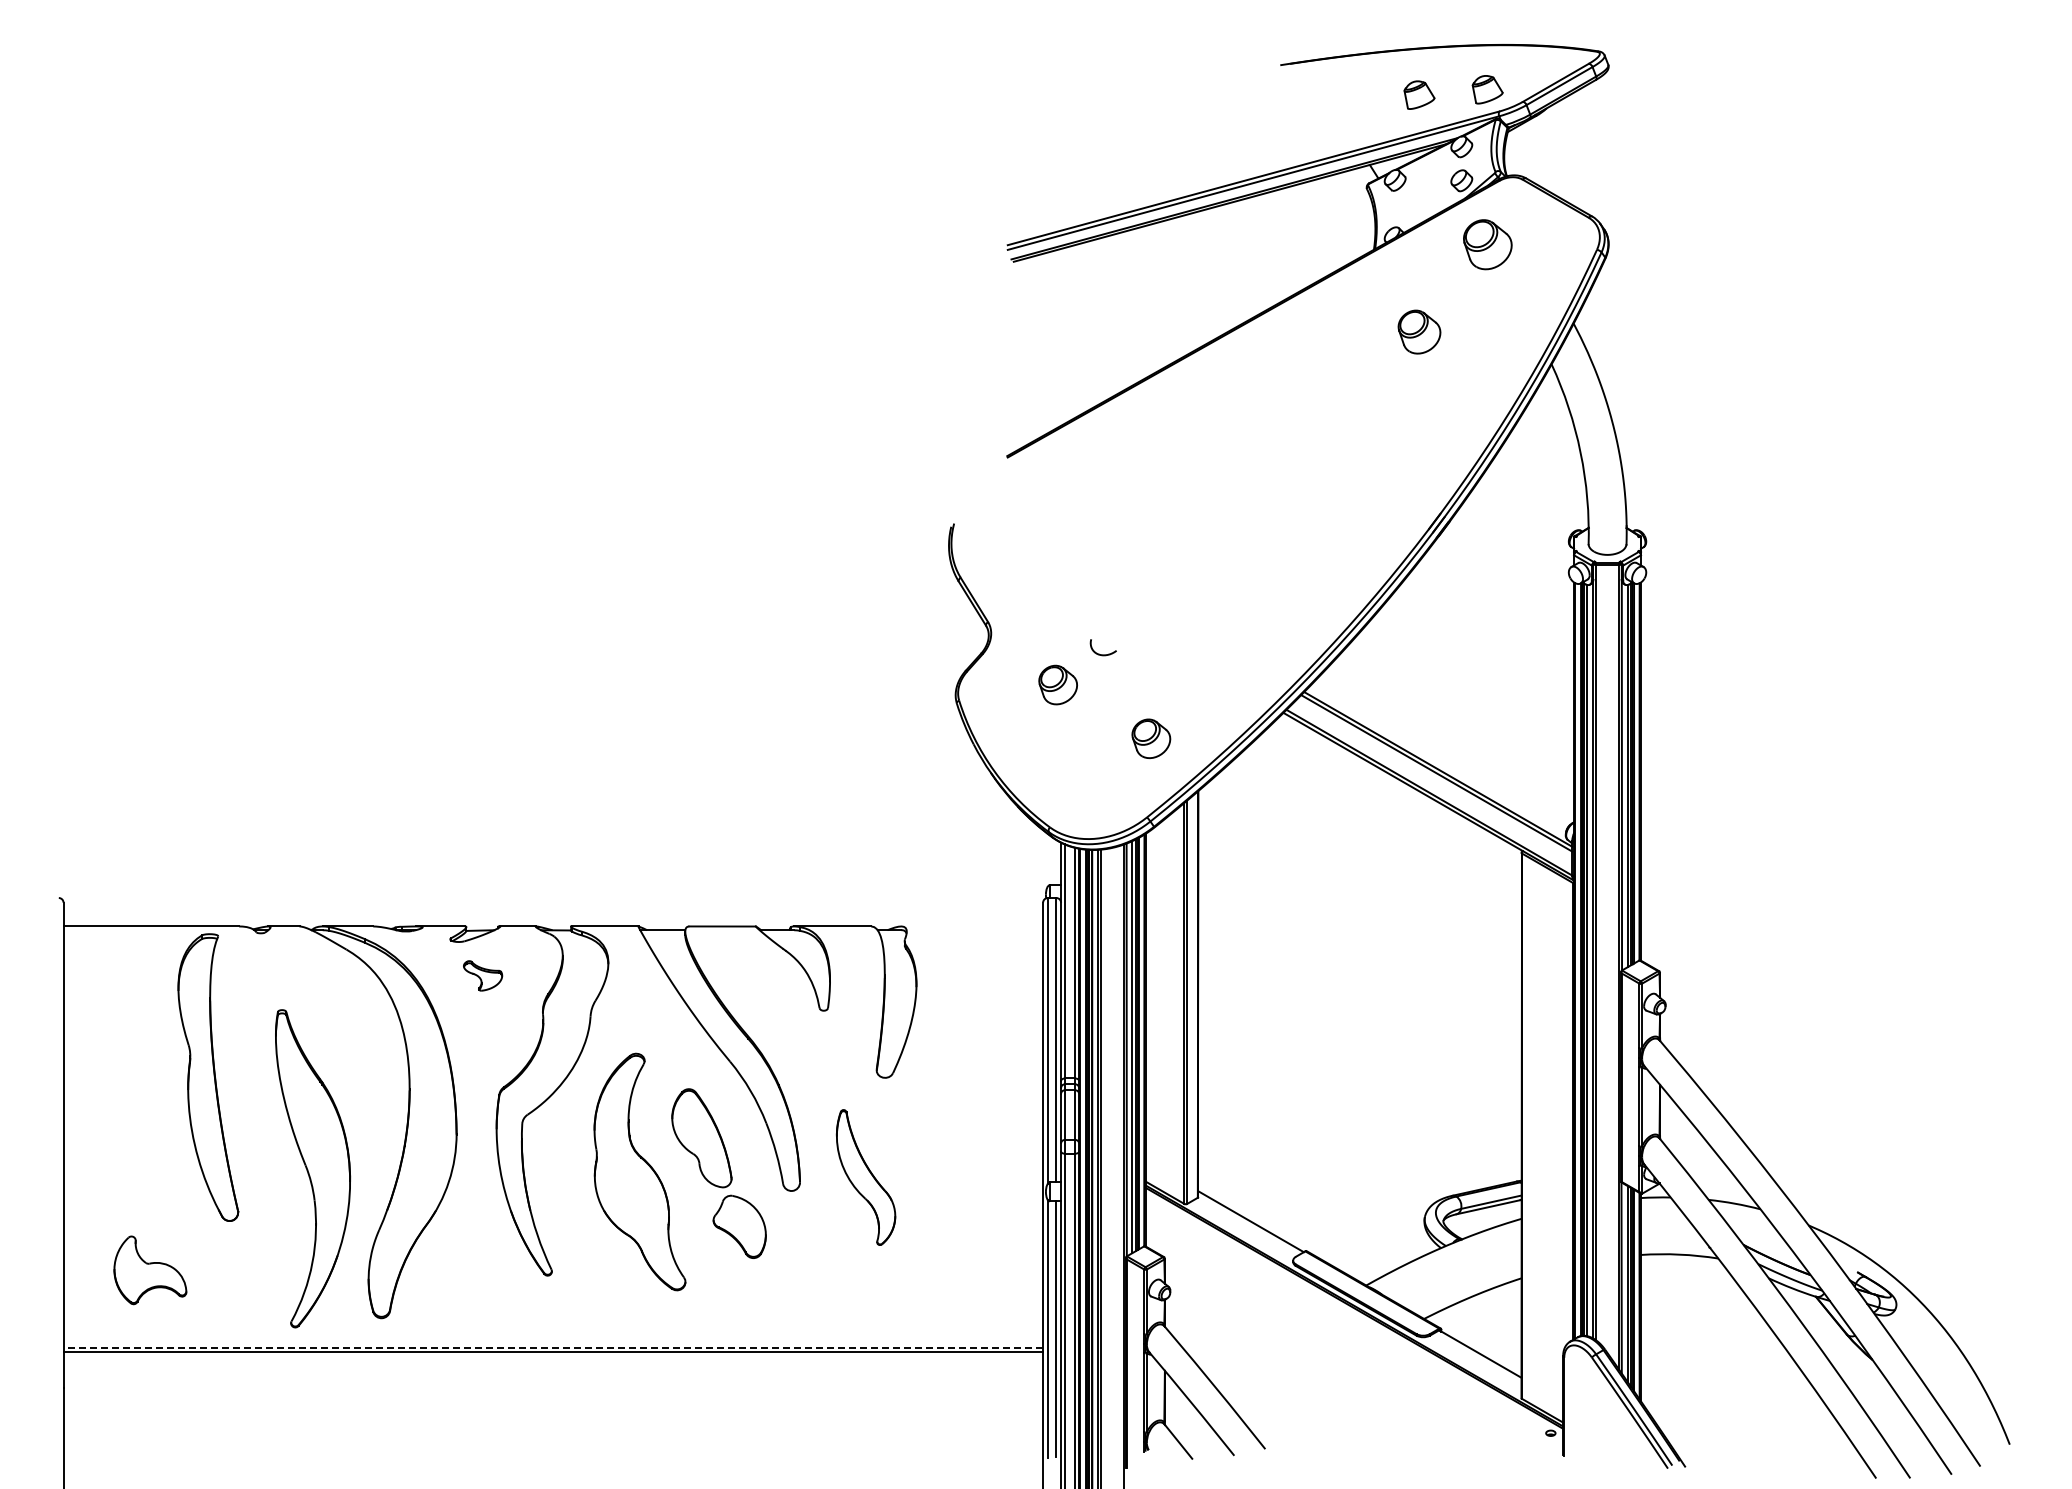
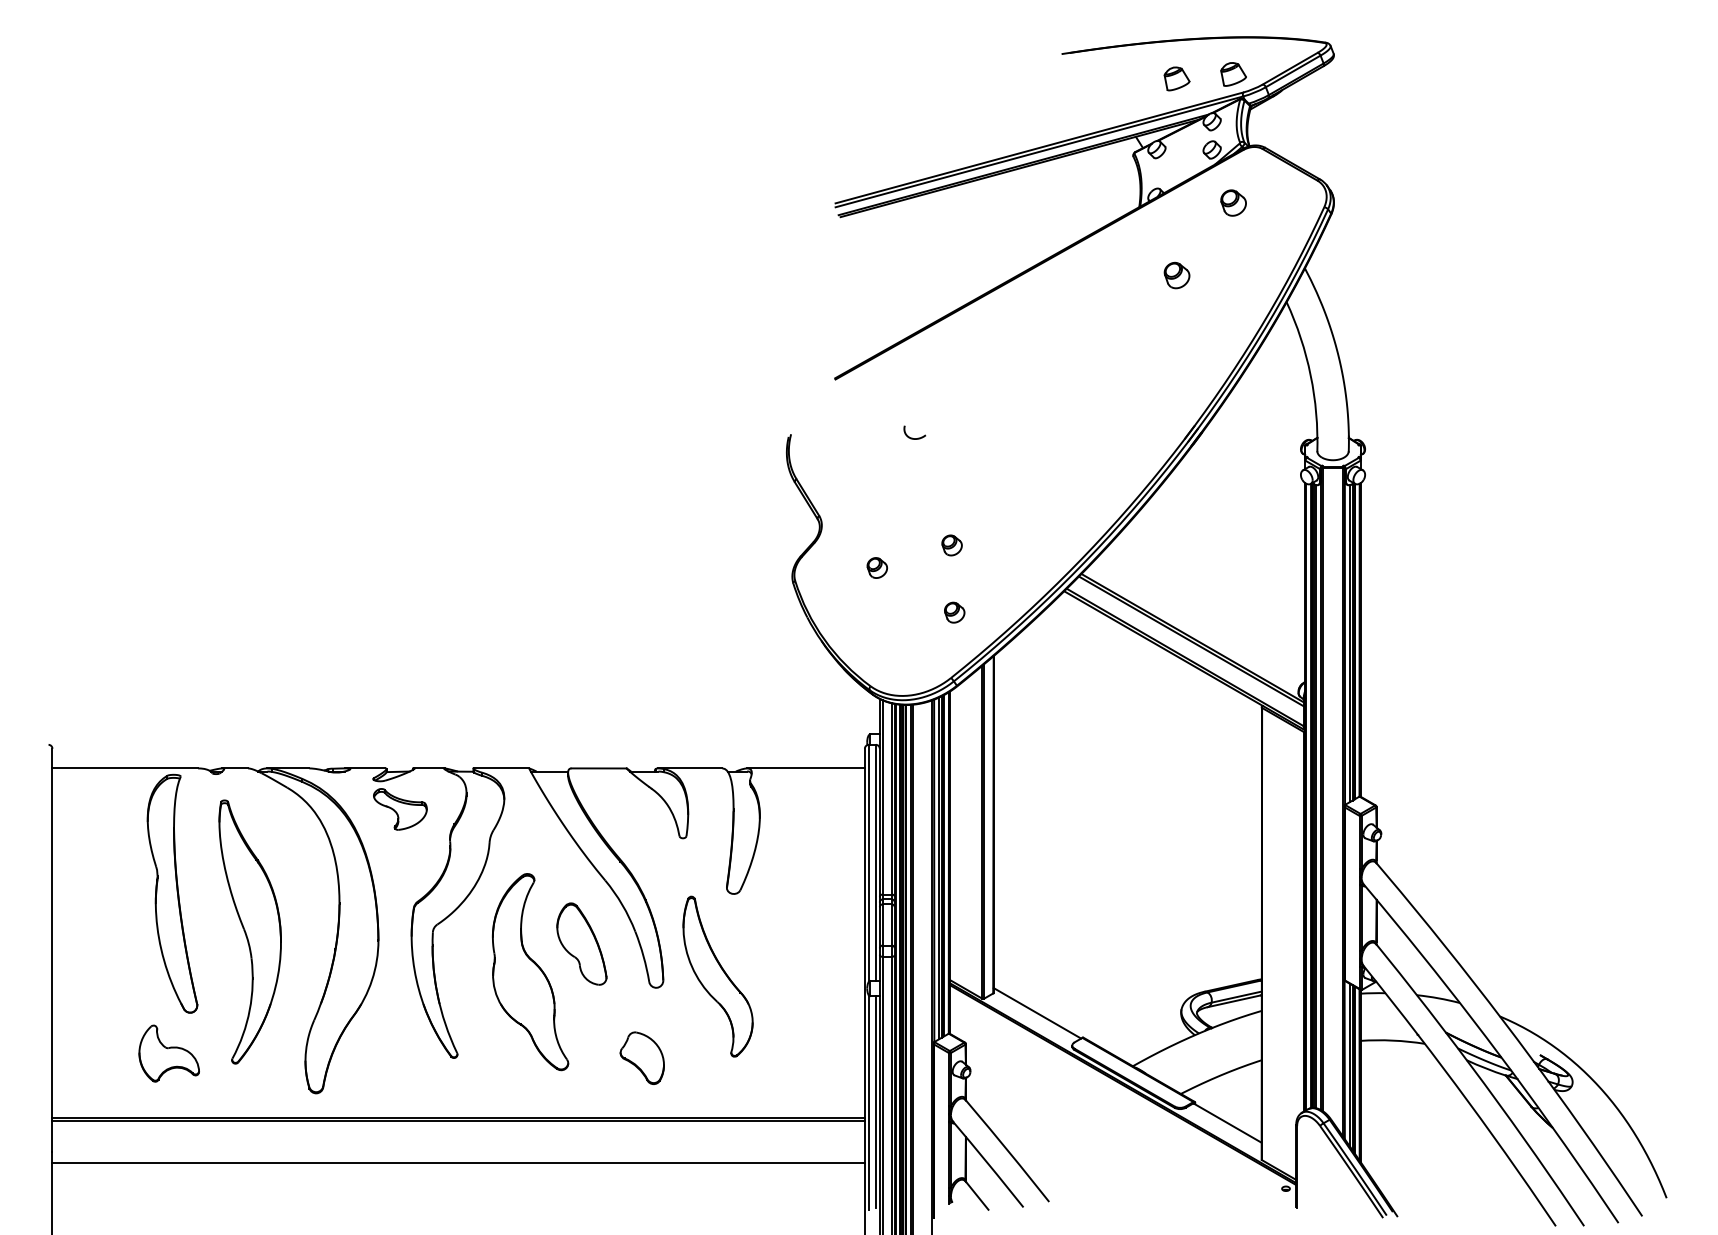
part: (1487, 244) -> (1233, 202), size x0.62
part: (1419, 332) -> (1177, 275), size x0.71
curve: (1099, 653) -> (911, 437), moved
part: (1147, 657) -> (951, 545), added
part: (1057, 684) -> (876, 567), size x0.62
part: (1151, 738) -> (954, 612), size x0.62
line: (972, 926) -> (806, 768), added
part: (482, 975) -> (399, 809), size x1.67
part: (313, 1168) -> (250, 931), moved
part: (865, 1177) -> (717, 976), size x1.43
part: (739, 1226) -> (642, 1057), moved
part: (150, 1270) -> (169, 1053), moved
line: (553, 1347) -> (458, 1117), dashed -> solid
line: (553, 1402) -> (458, 1163), added

